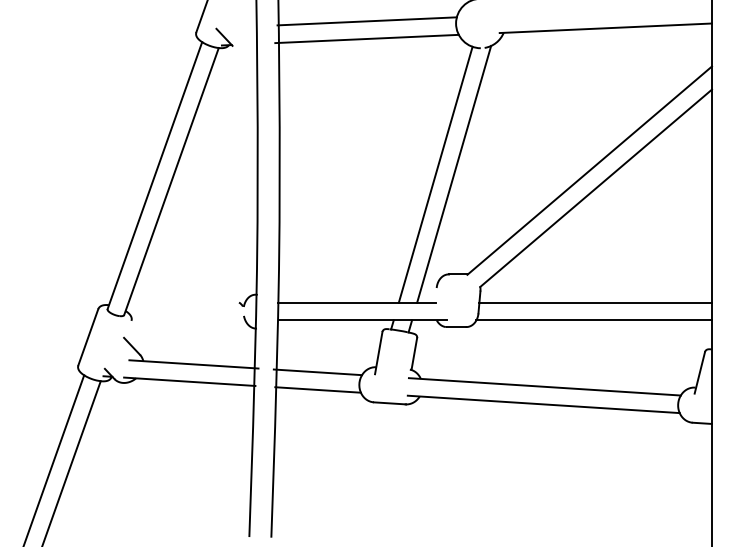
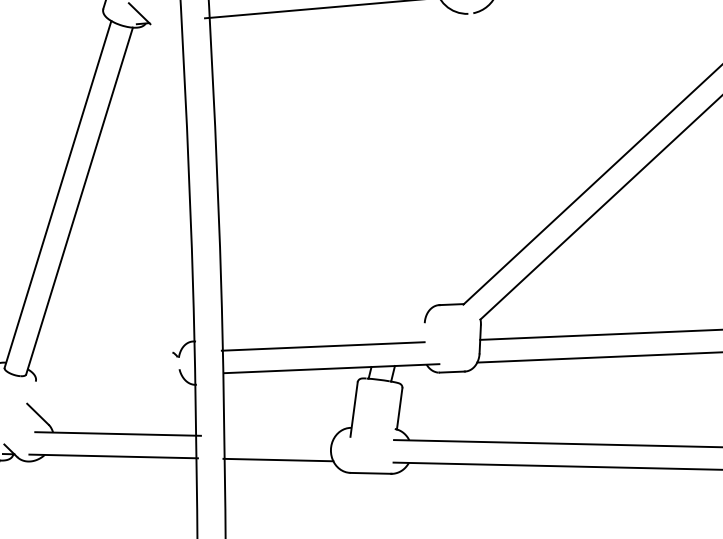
line: (454, 173) -> (441, 175), removed
line: (435, 174) -> (417, 177), removed
line: (317, 372) -> (276, 437), removed

